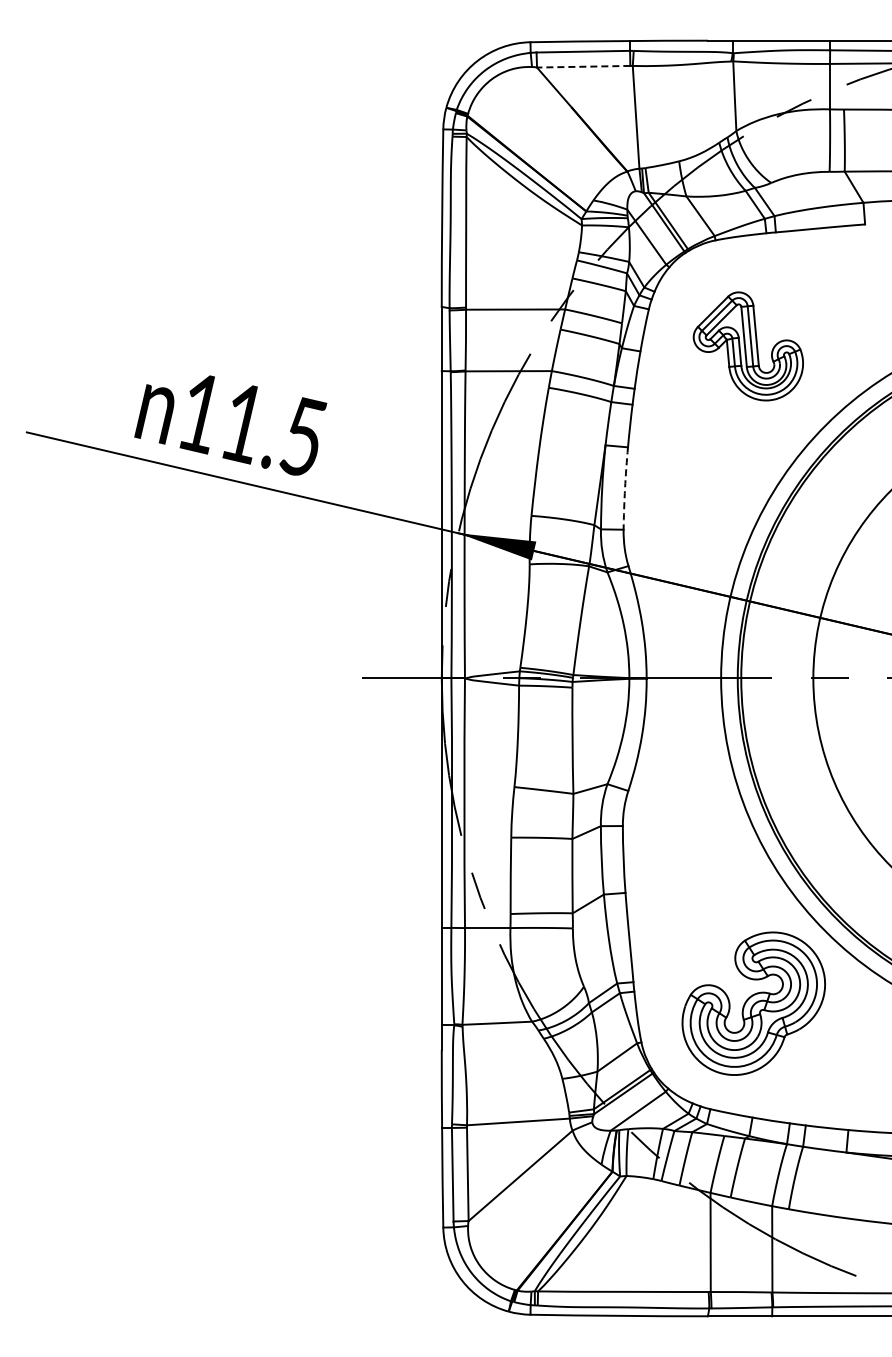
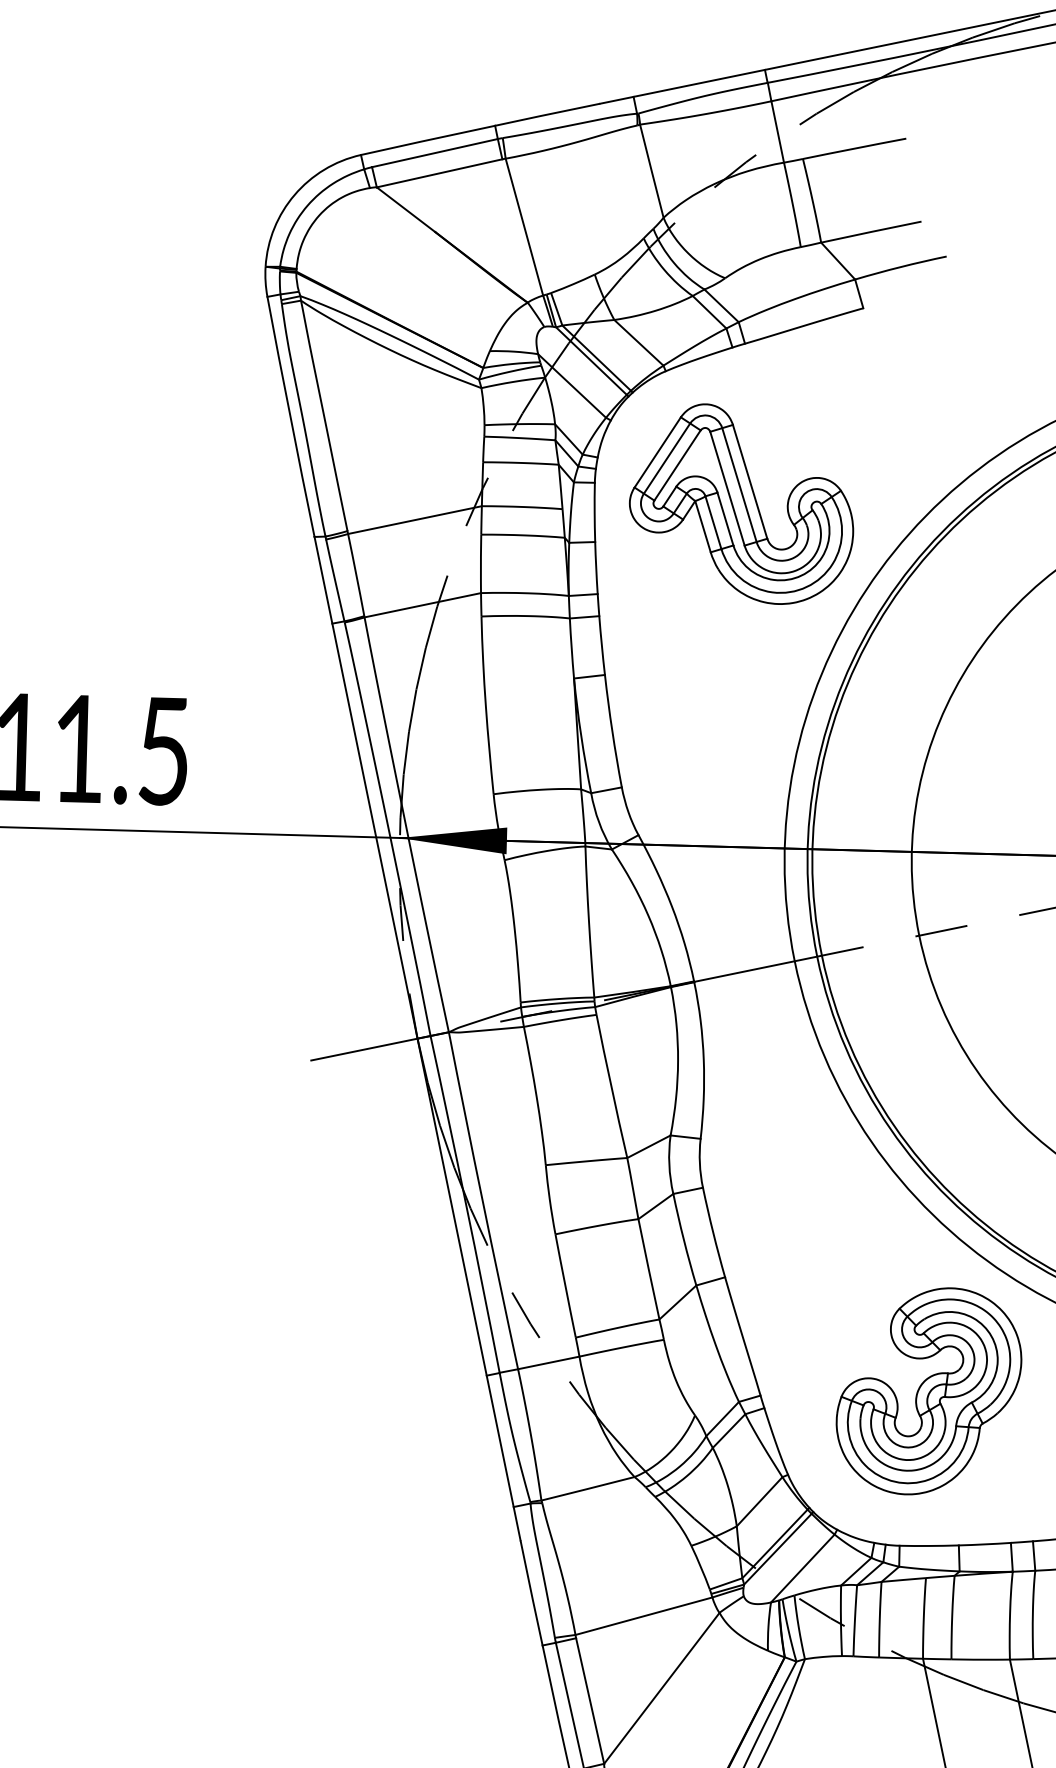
line: (583, 66) -> (439, 173), dashed -> solid
part: (748, 346) -> (739, 505), size x1.43
arc: (625, 488) -> (612, 731), dashed -> solid

